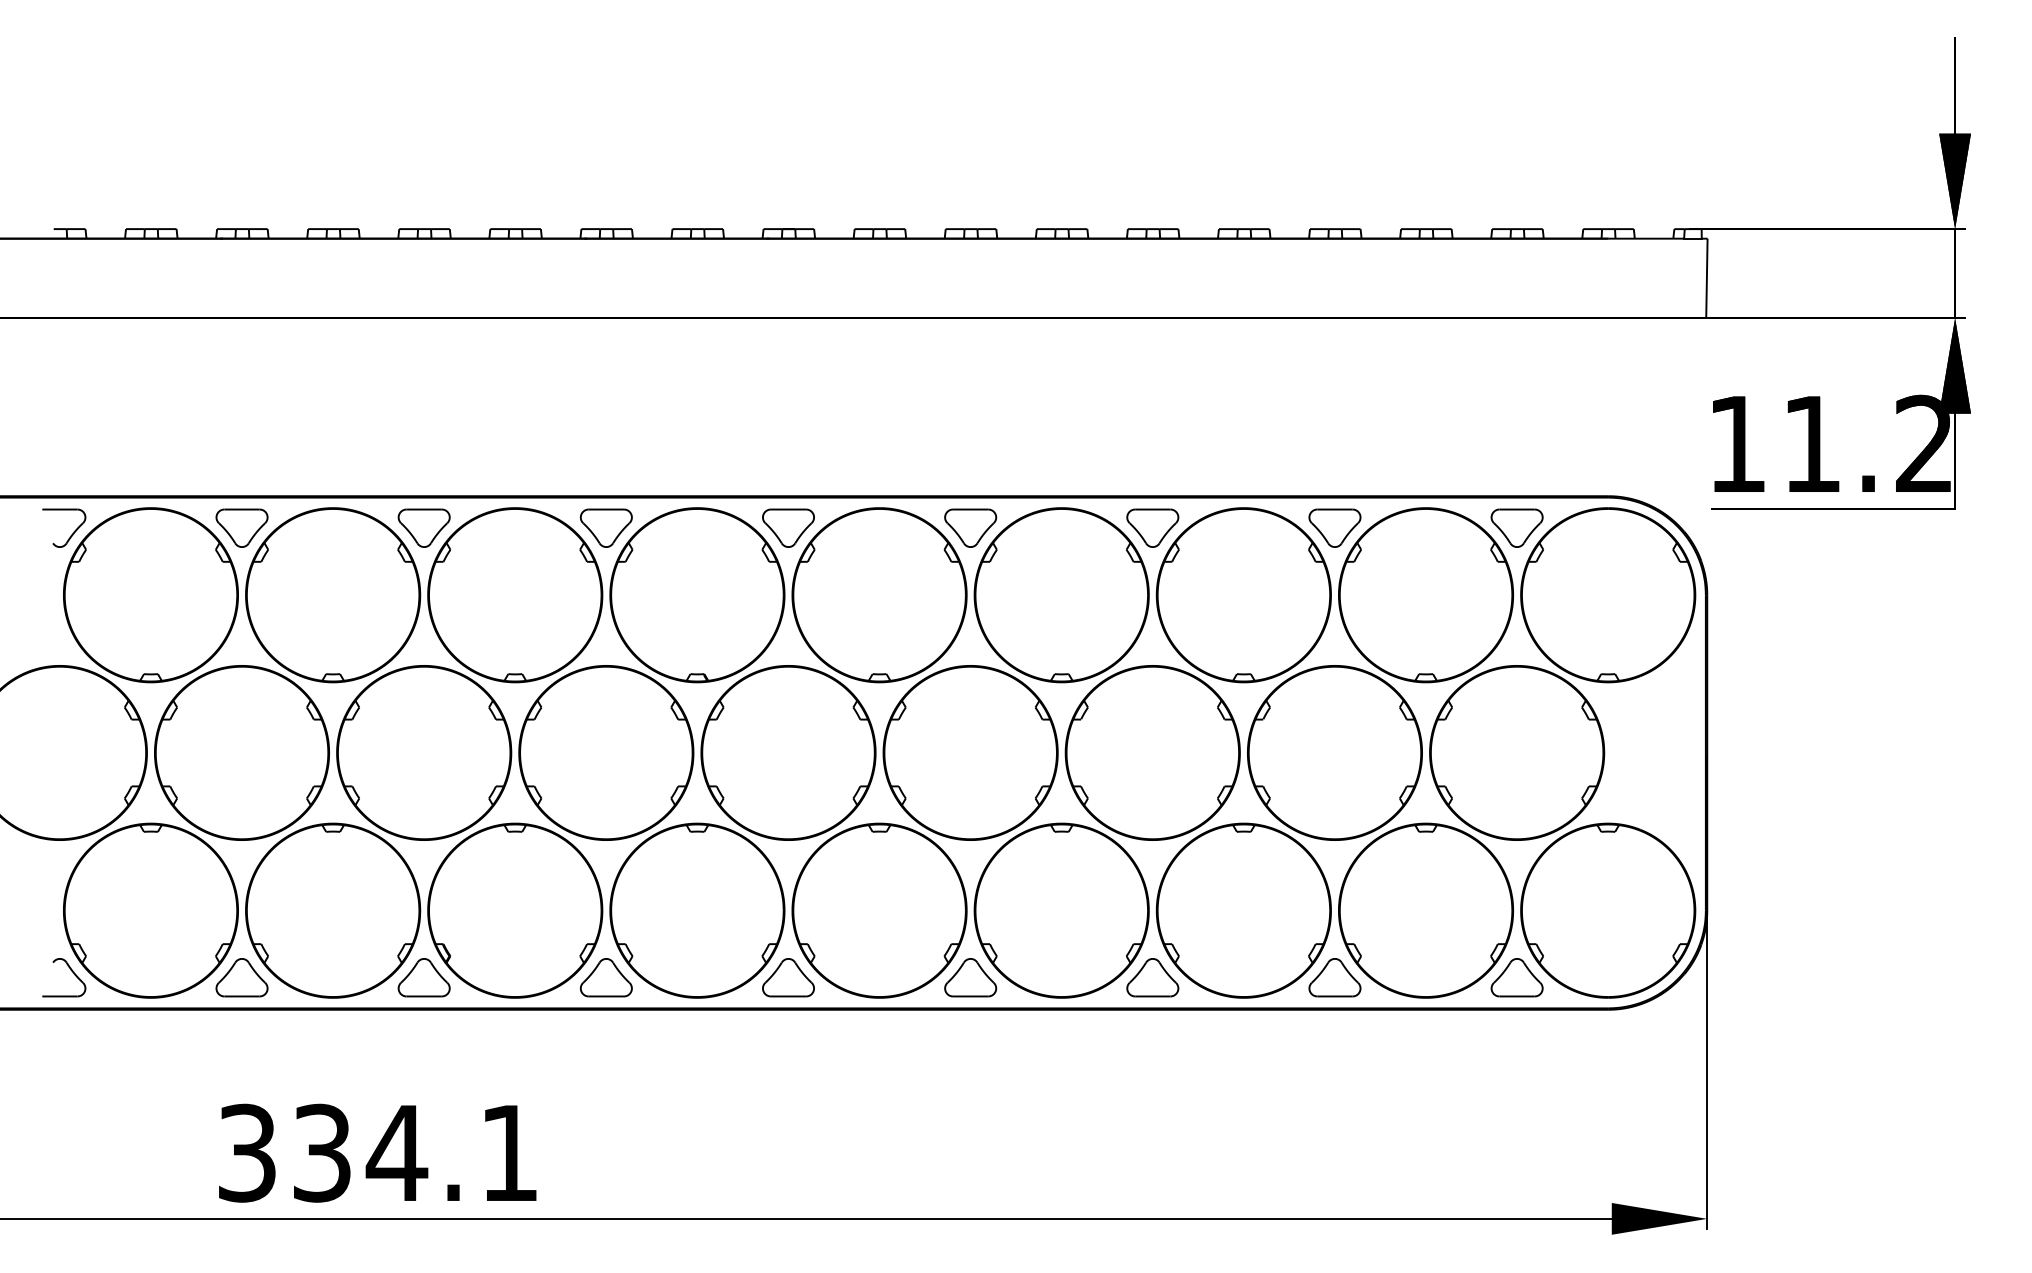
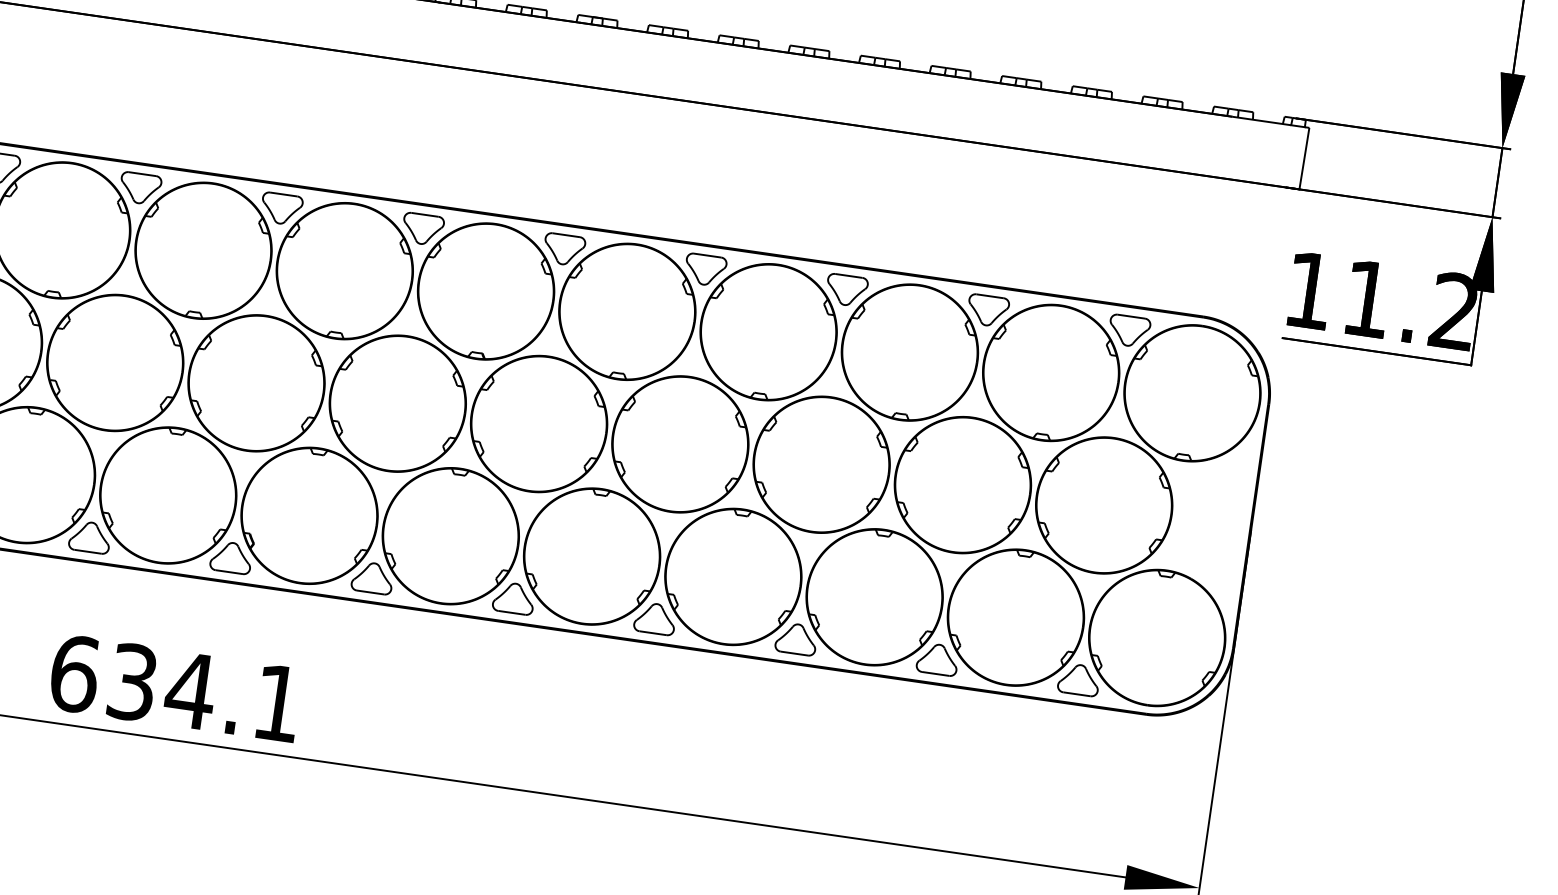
text: (247, 1152) -> (74, 673), 334.1 -> 634.1

